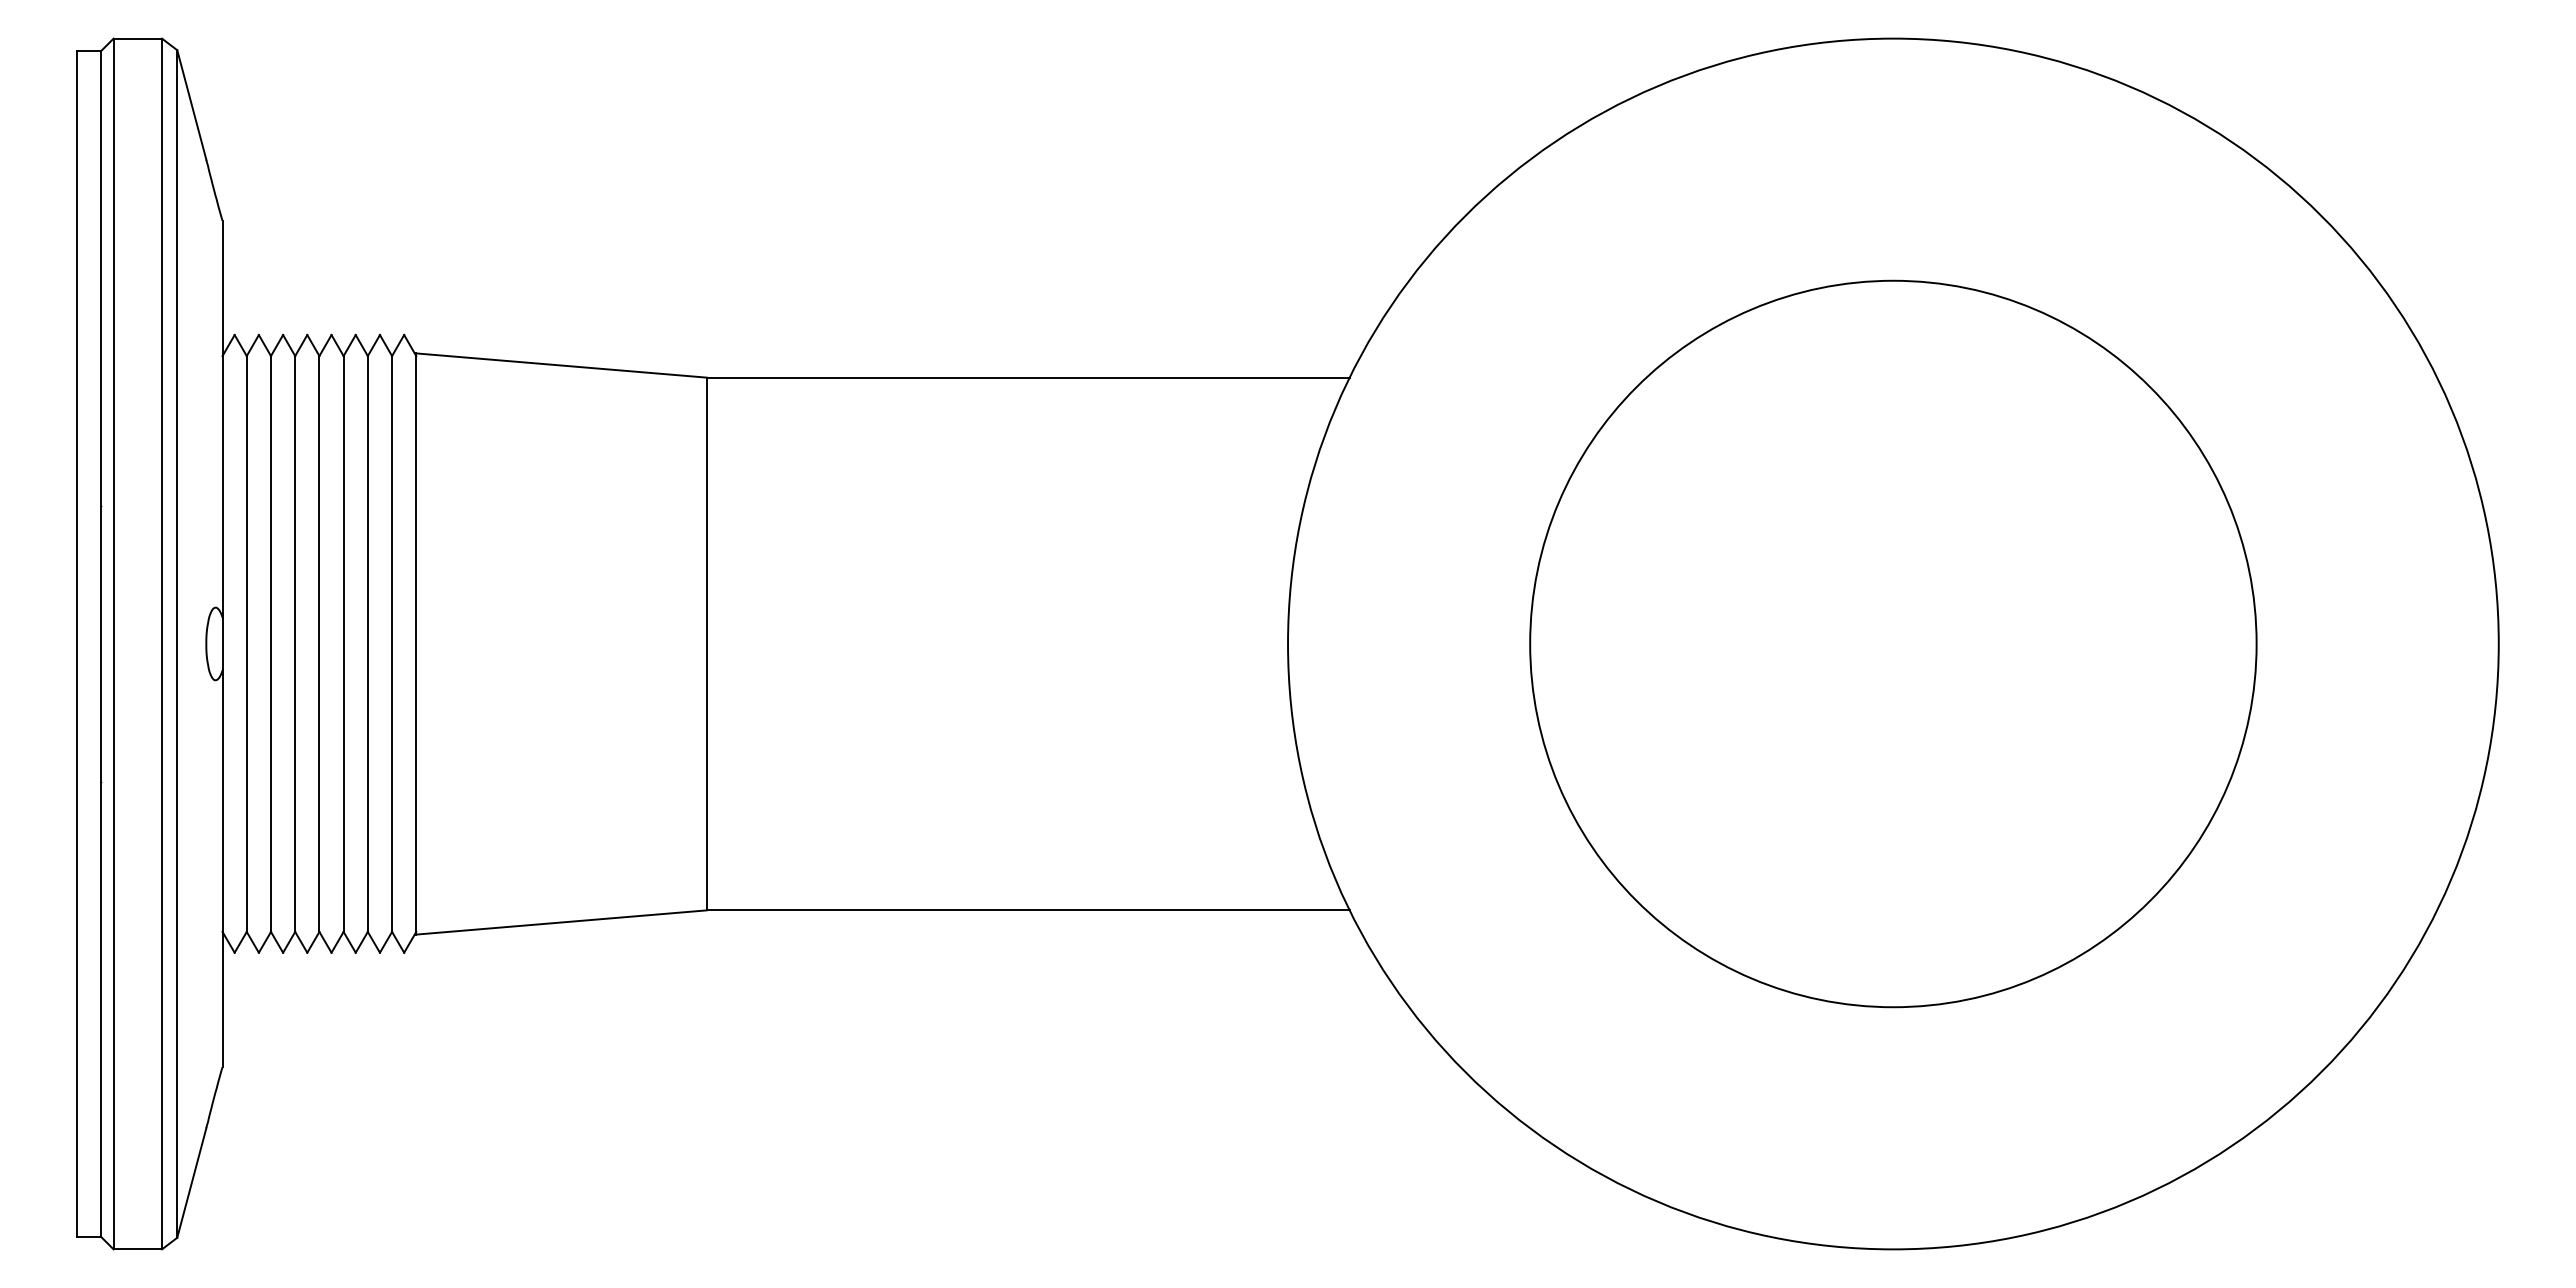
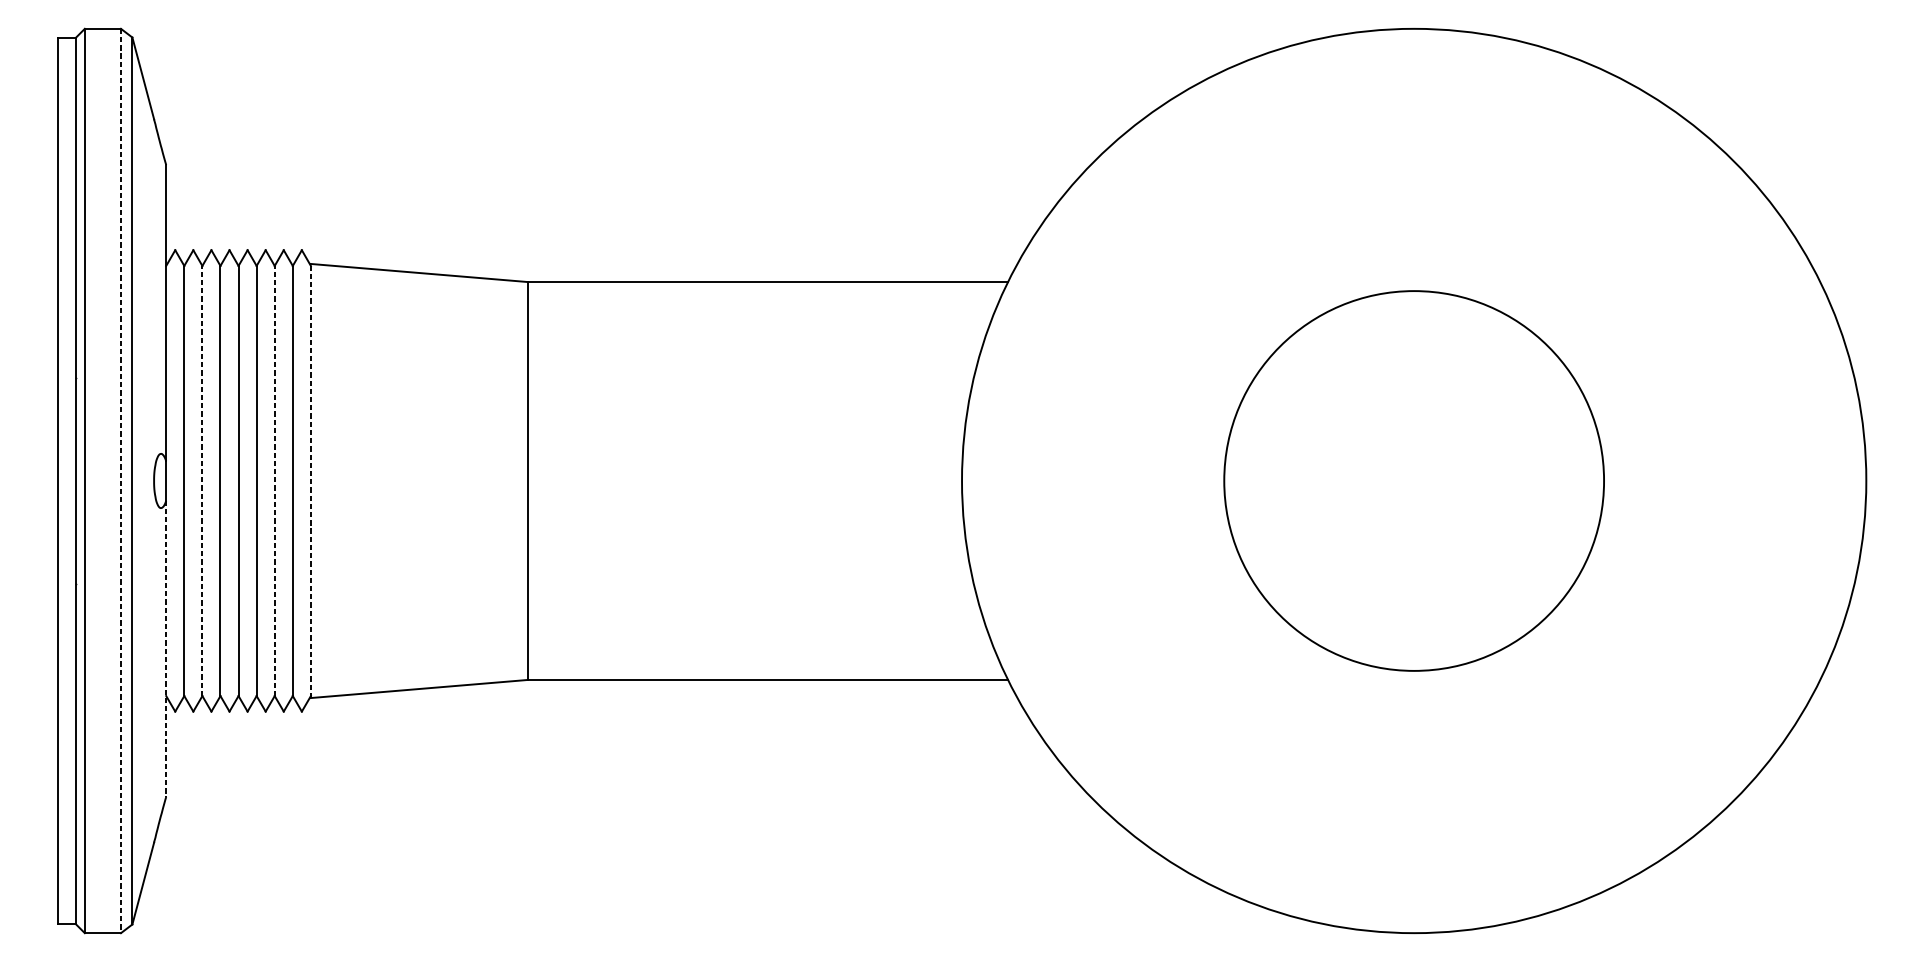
circle: (1893, 643) -> (1414, 480), size x0.7
line: (162, 644) -> (121, 481), solid -> dashed
line: (270, 644) -> (202, 481), solid -> dashed
line: (367, 644) -> (274, 481), solid -> dashed
line: (416, 644) -> (311, 481), solid -> dashed
line: (222, 869) -> (166, 649), solid -> dashed

